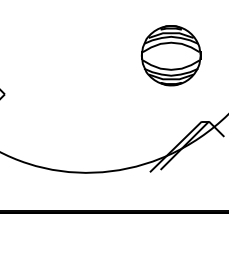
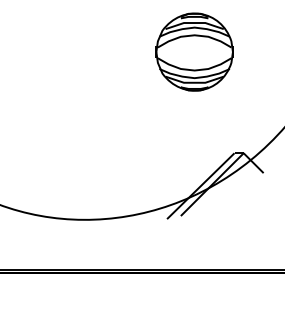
part: (171, 55) -> (195, 51), moved

